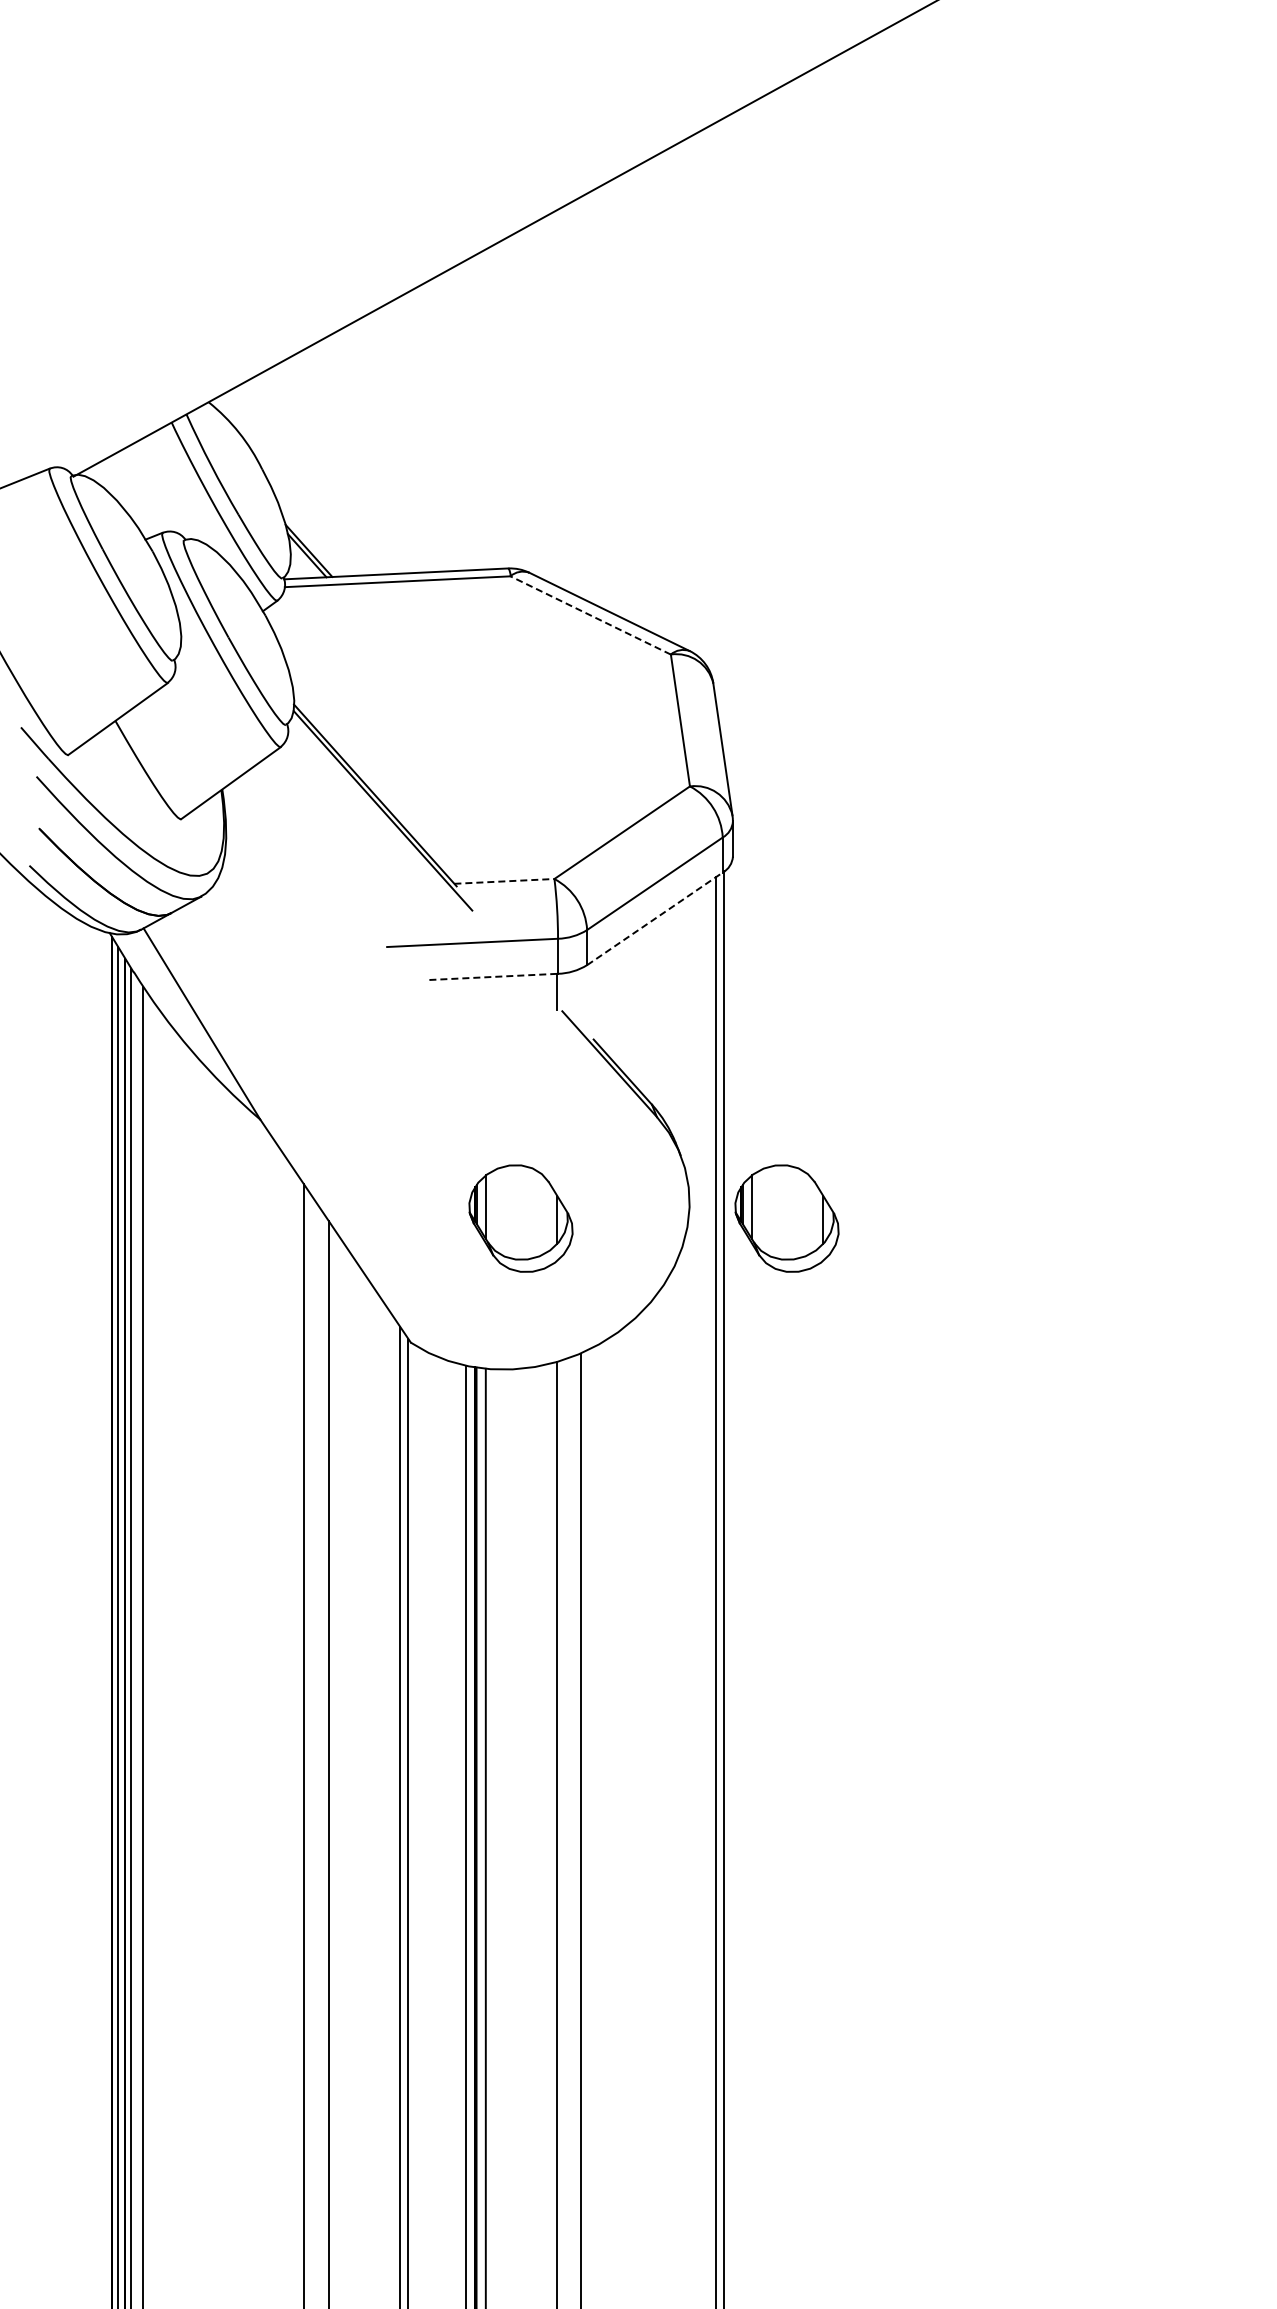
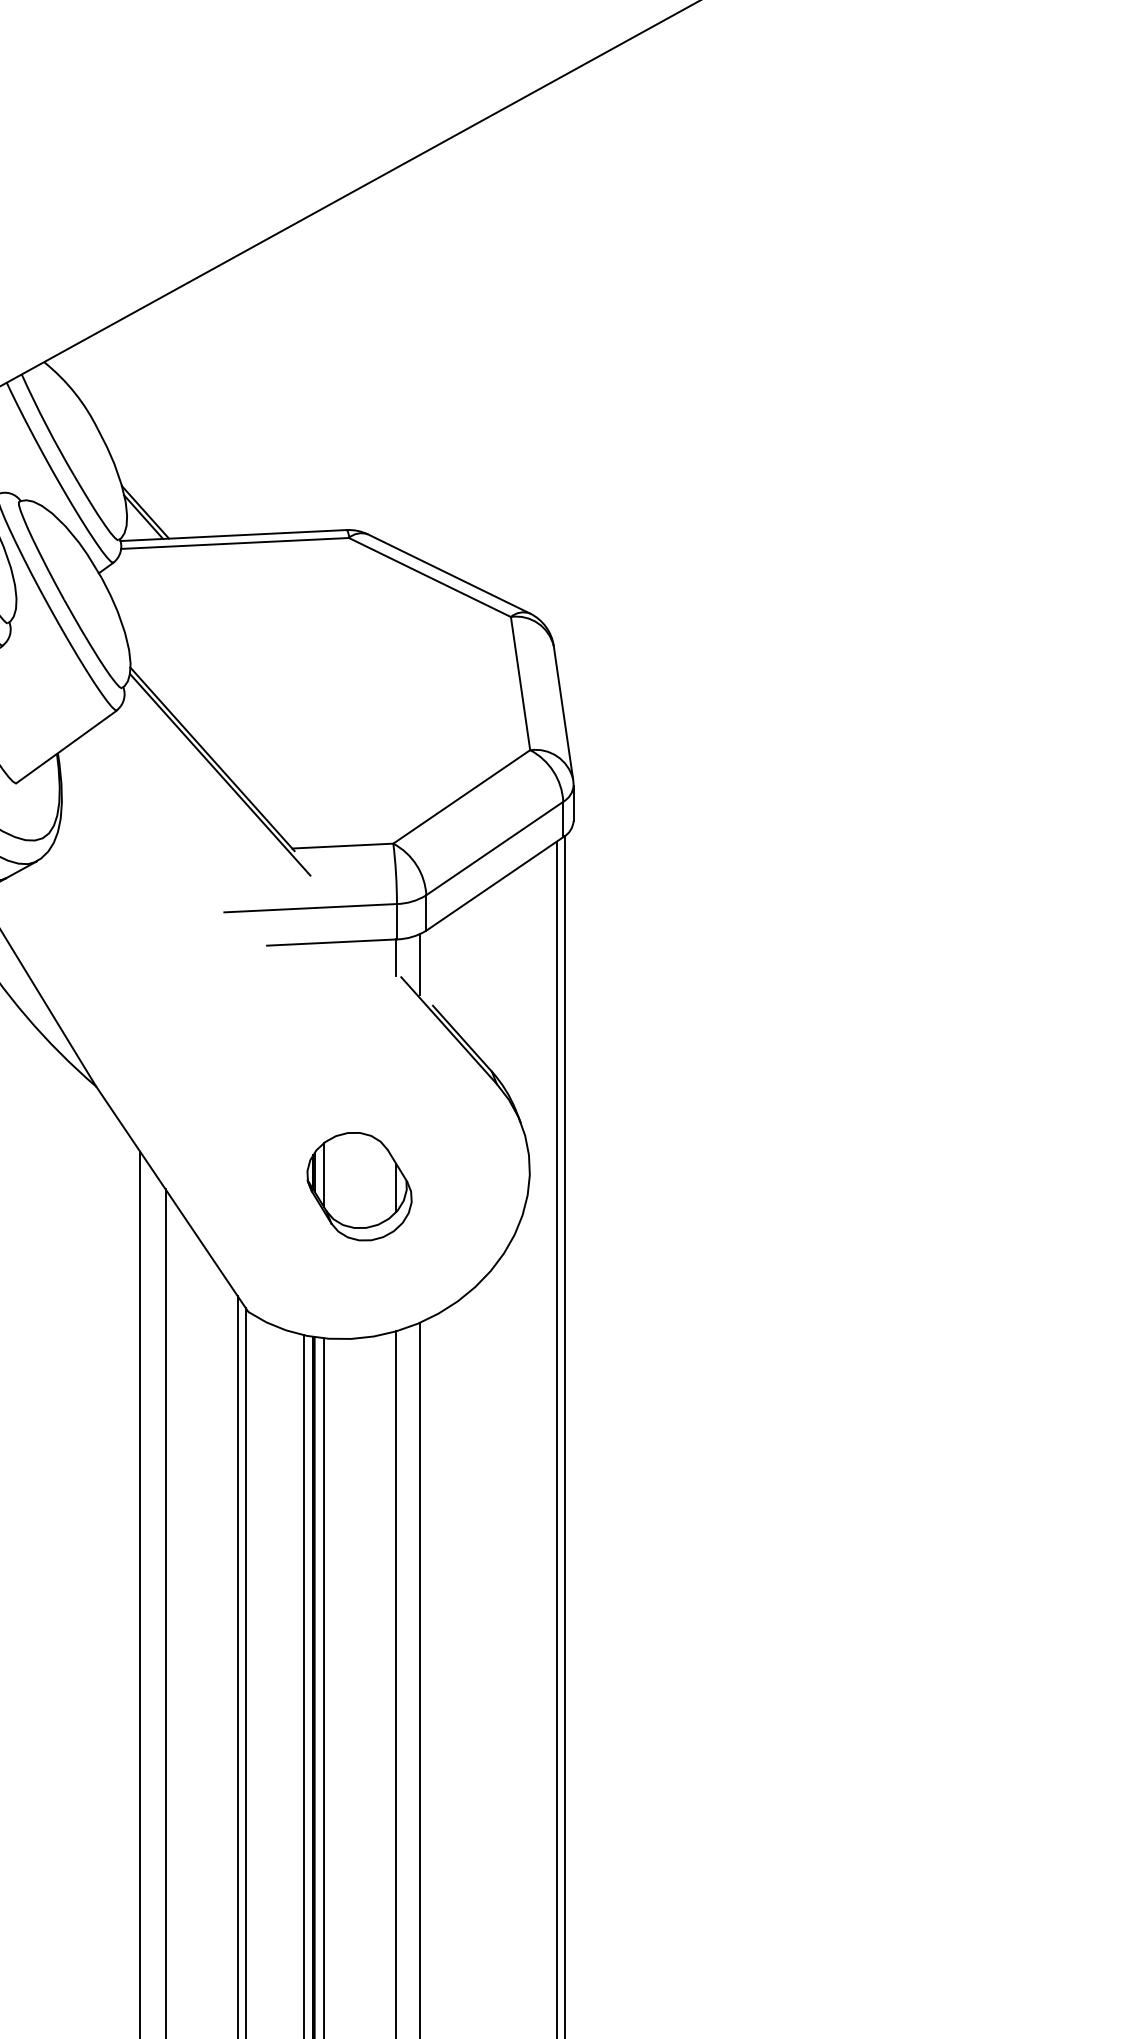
line: (590, 615) -> (429, 577), dashed -> solid
line: (504, 881) -> (342, 846), dashed -> solid
line: (655, 918) -> (495, 883), dashed -> solid
line: (494, 976) -> (332, 942), dashed -> solid
line: (580, 998) -> (419, 964), added
part: (786, 1218) -> (627, 1186), removed

